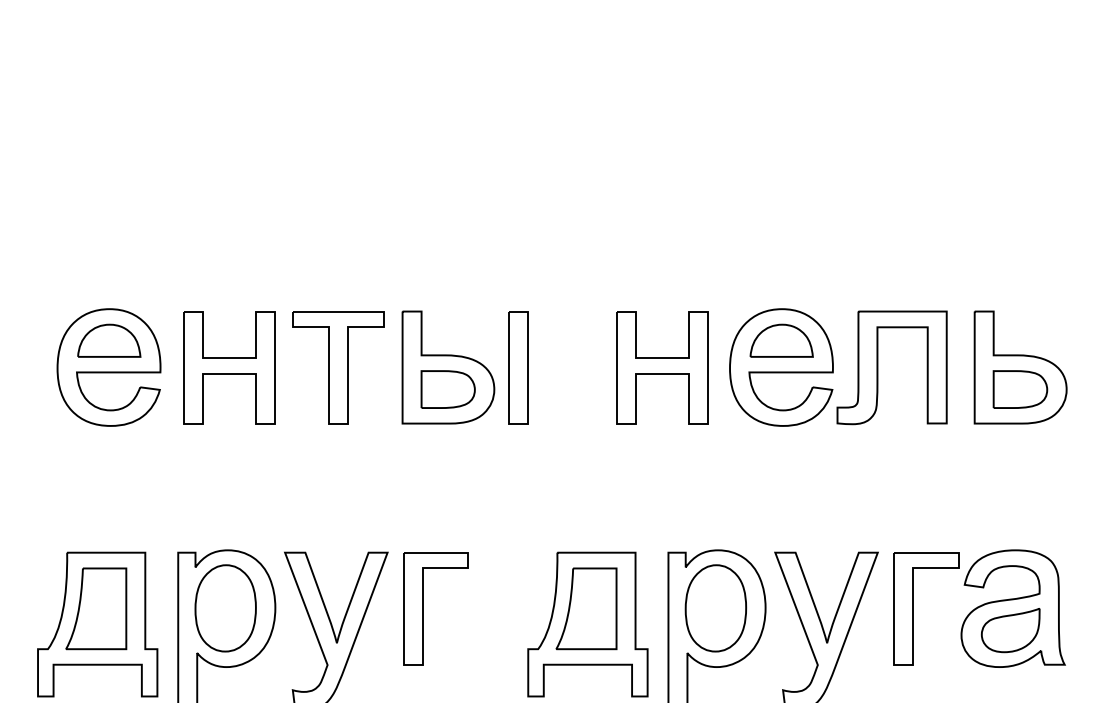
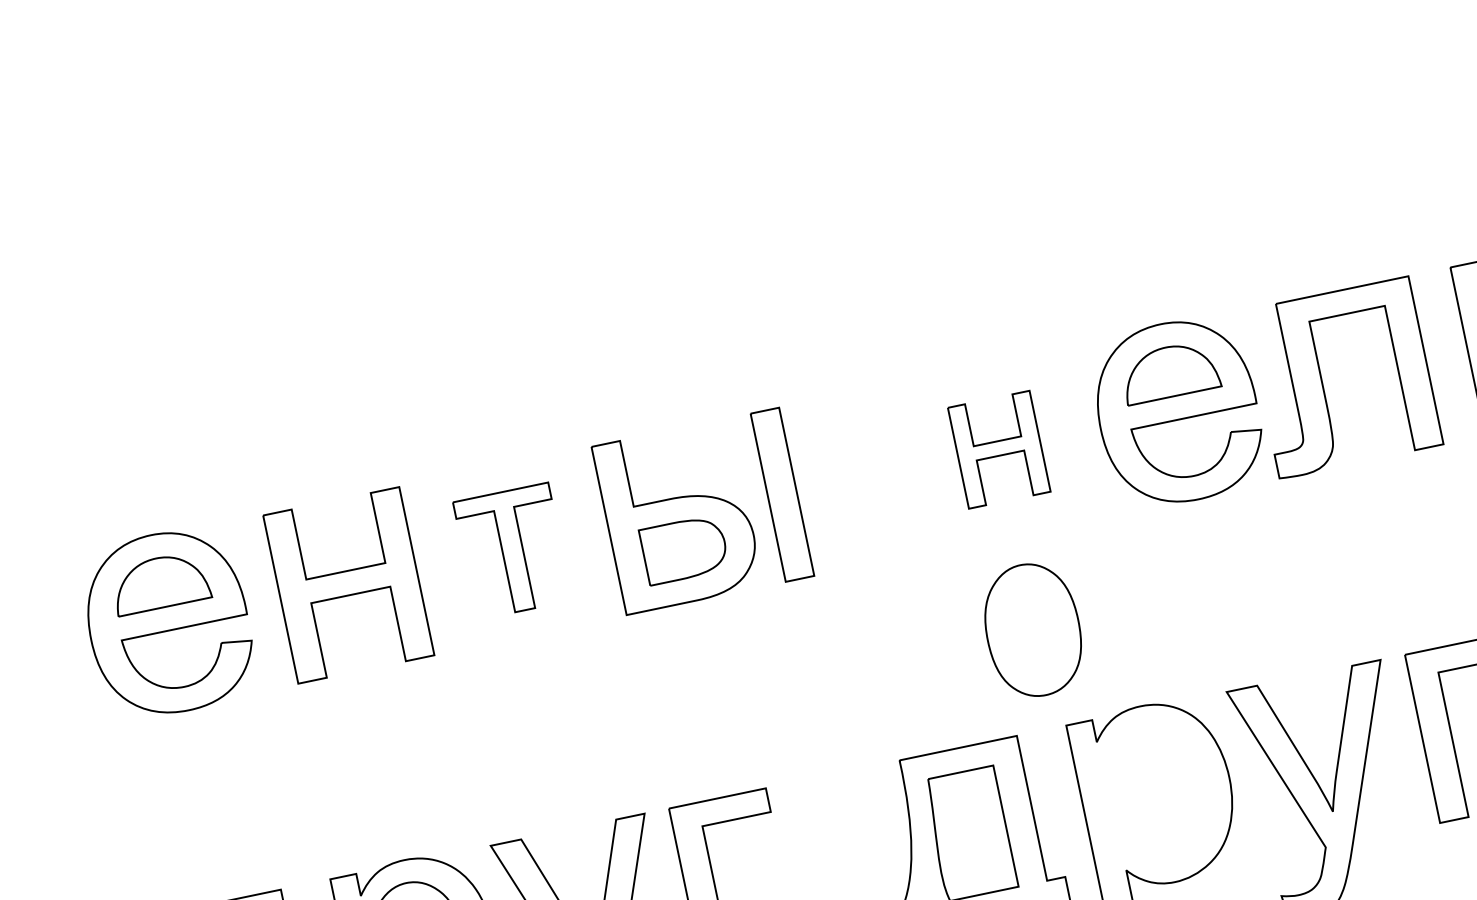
part: (338, 367) -> (512, 551), size x0.7
part: (662, 367) -> (999, 449), size x0.6
part: (715, 608) -> (1032, 630), moved

